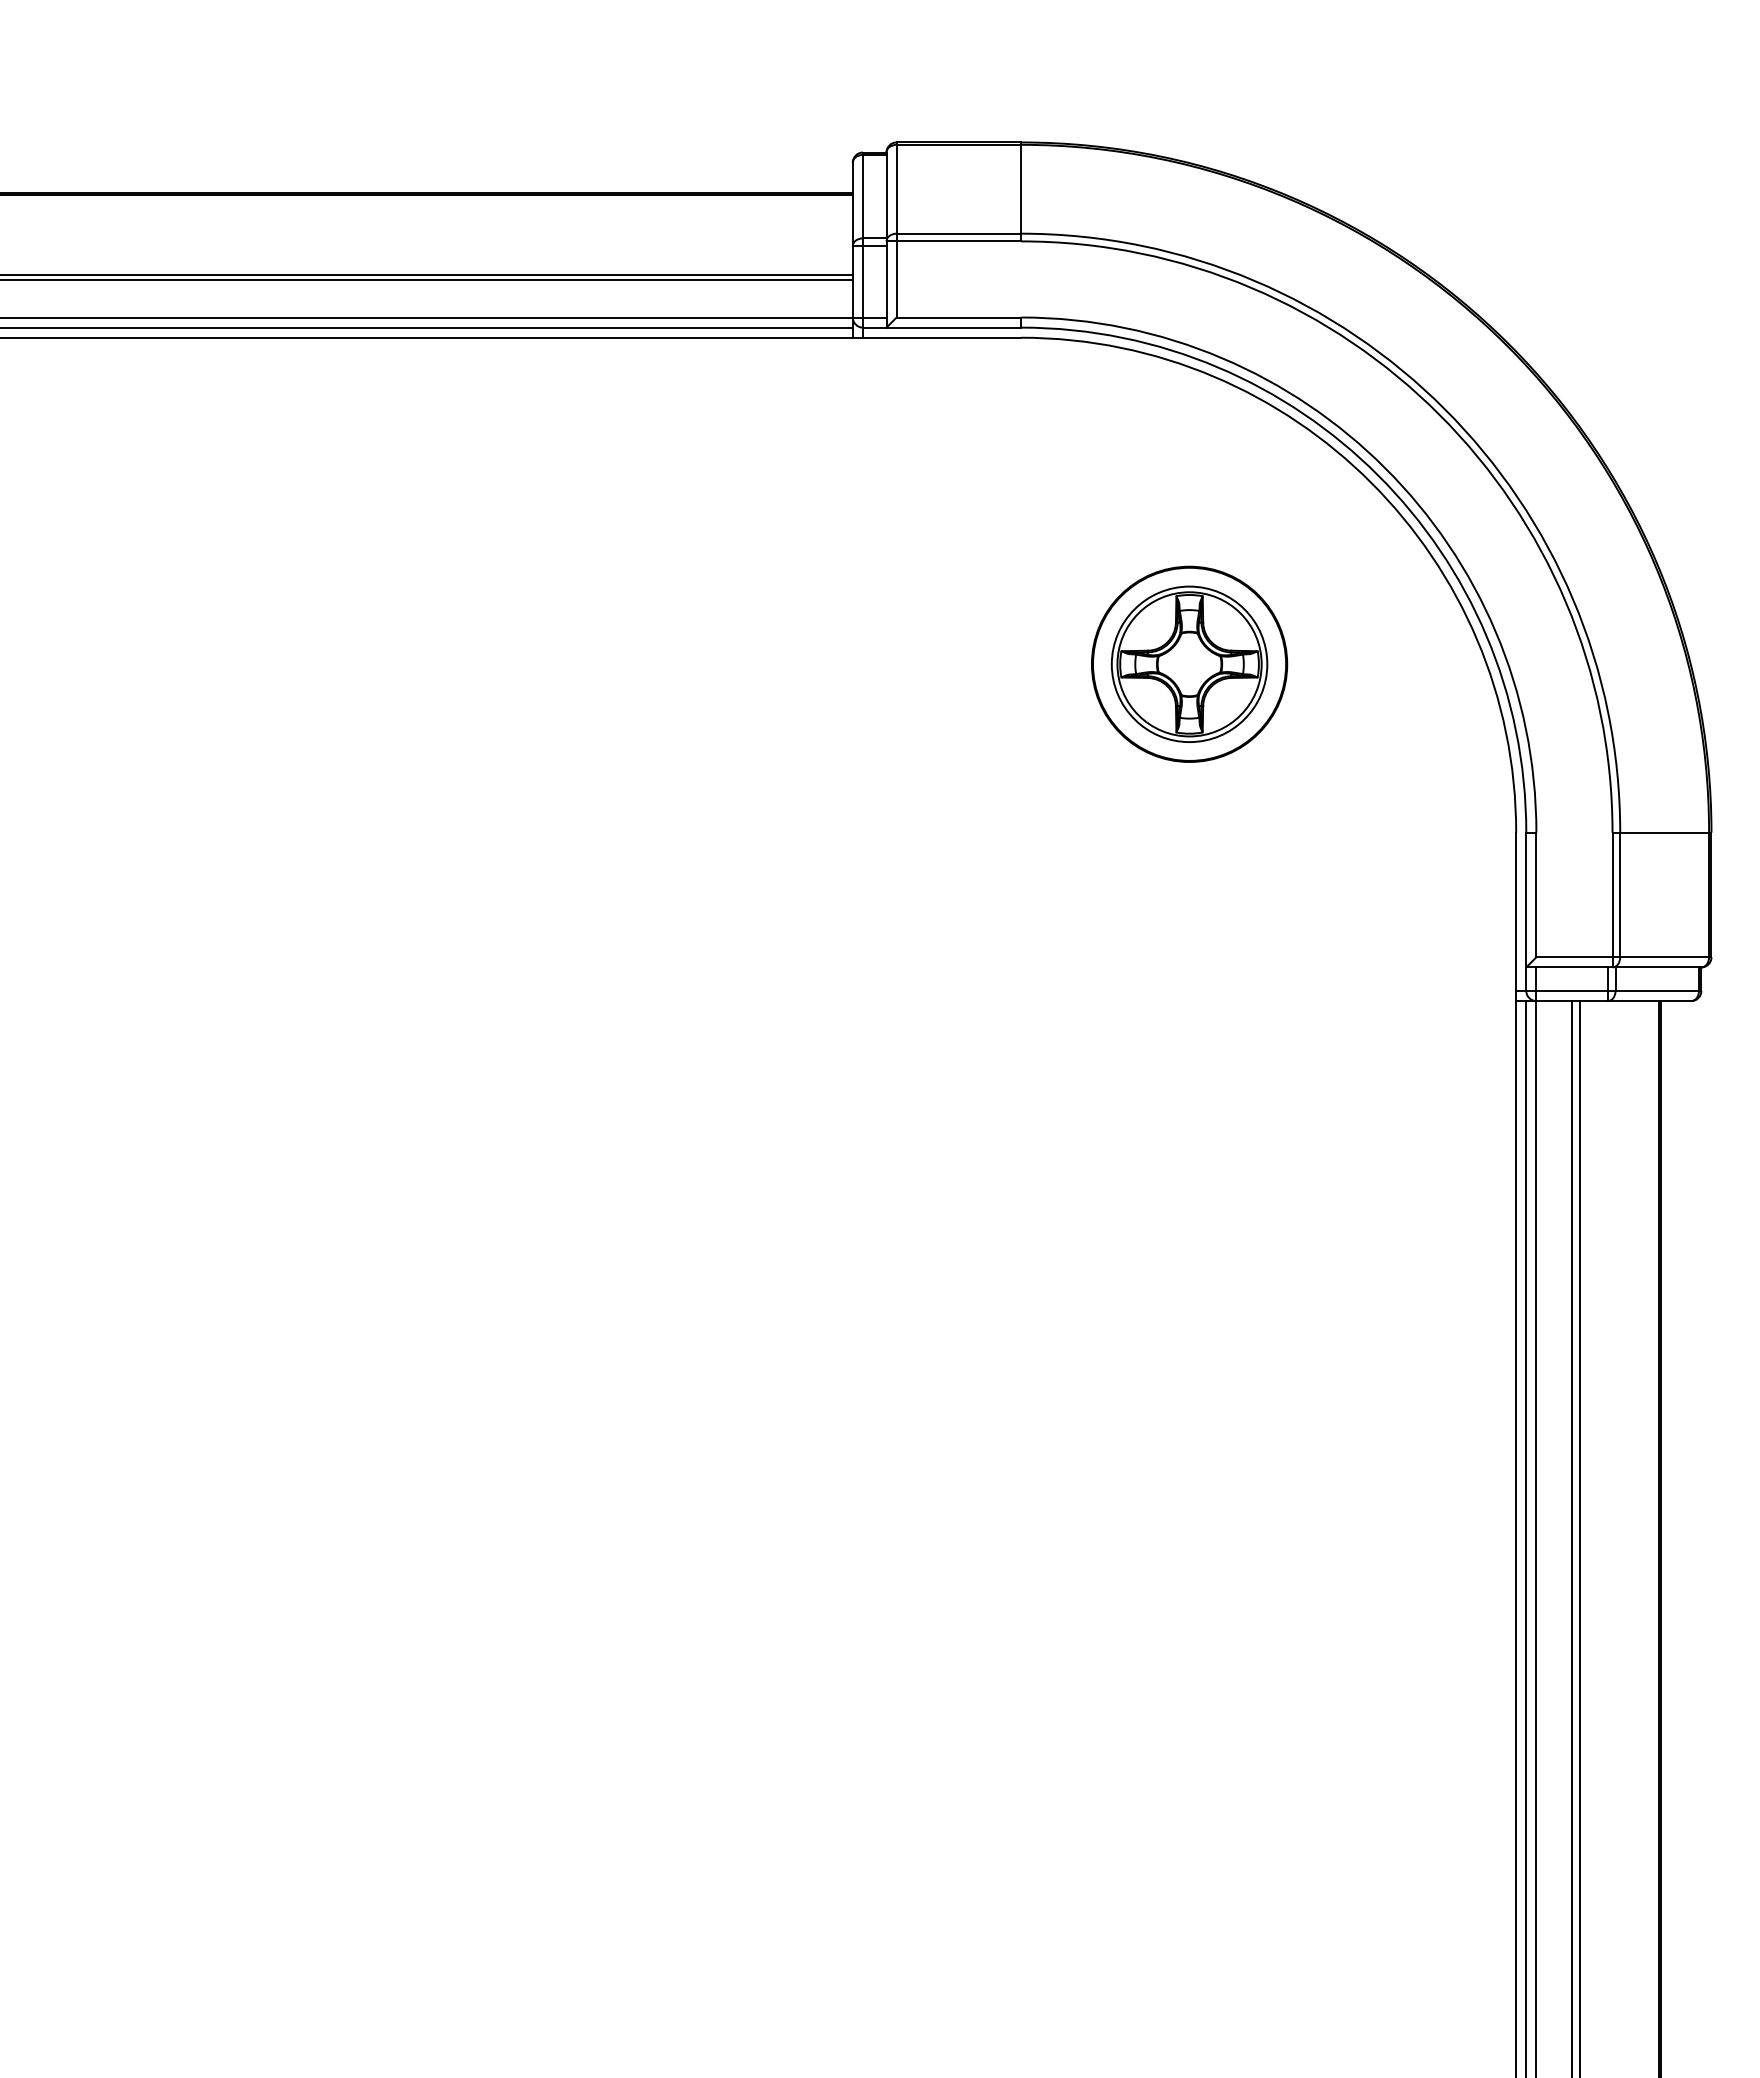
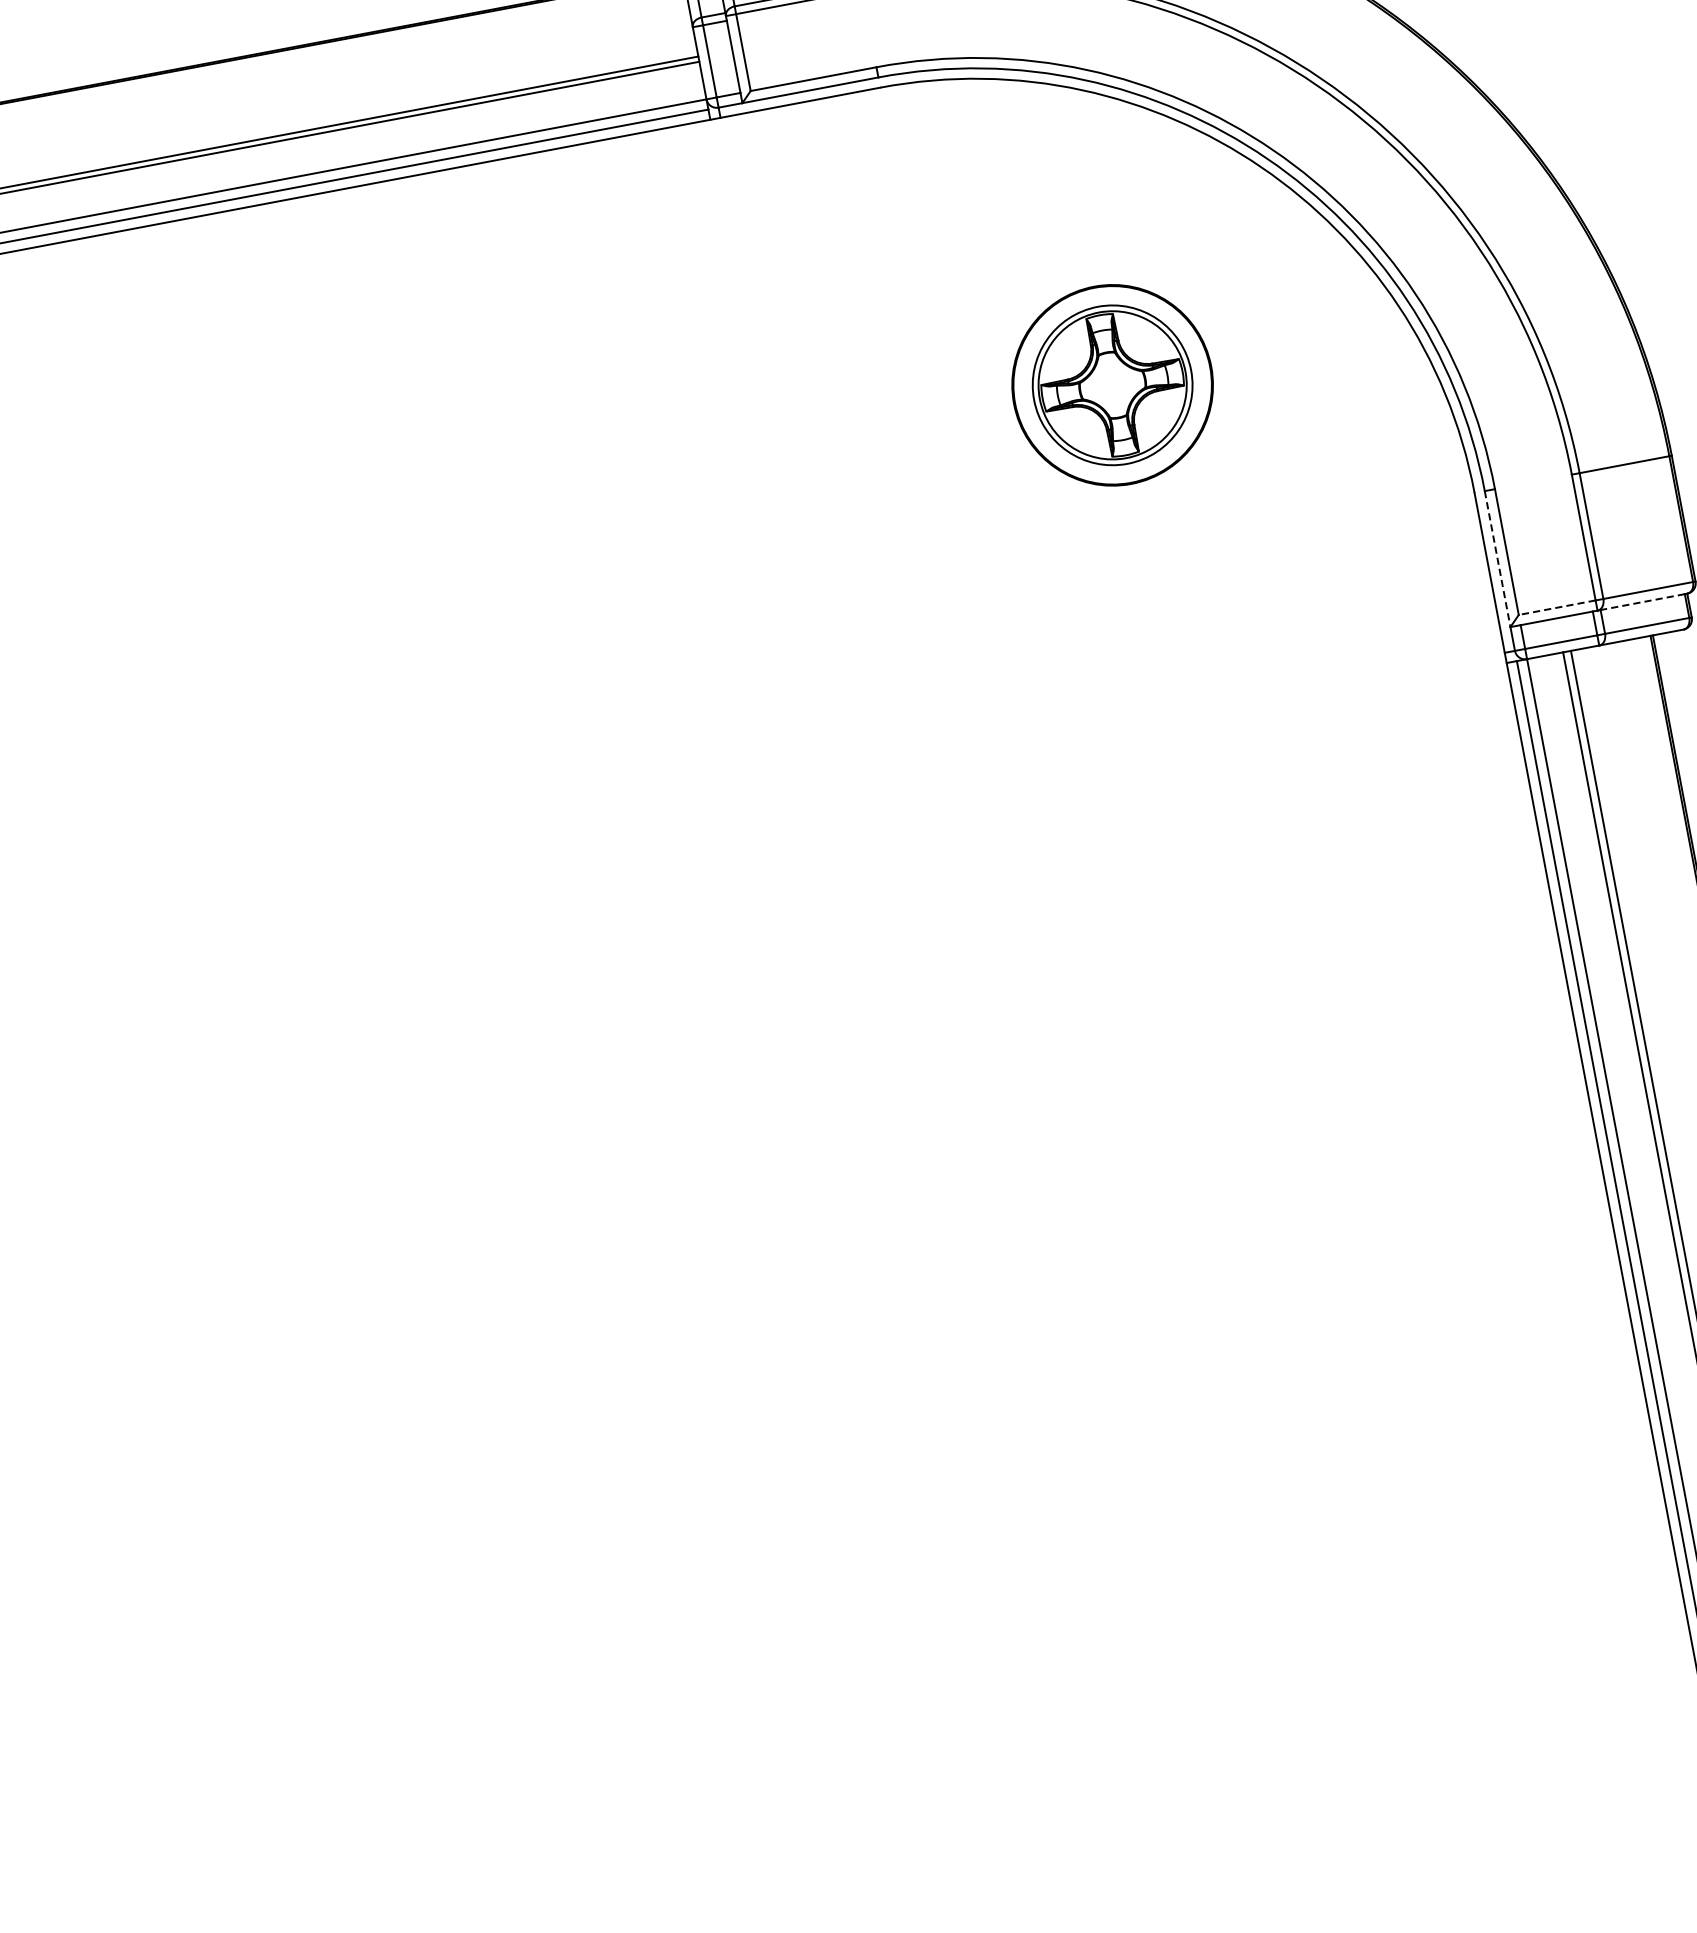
line: (1526, 900) -> (1497, 559), solid -> dashed
line: (1573, 957) -> (1556, 608), solid -> dashed
line: (1657, 967) -> (1642, 602), solid -> dashed

